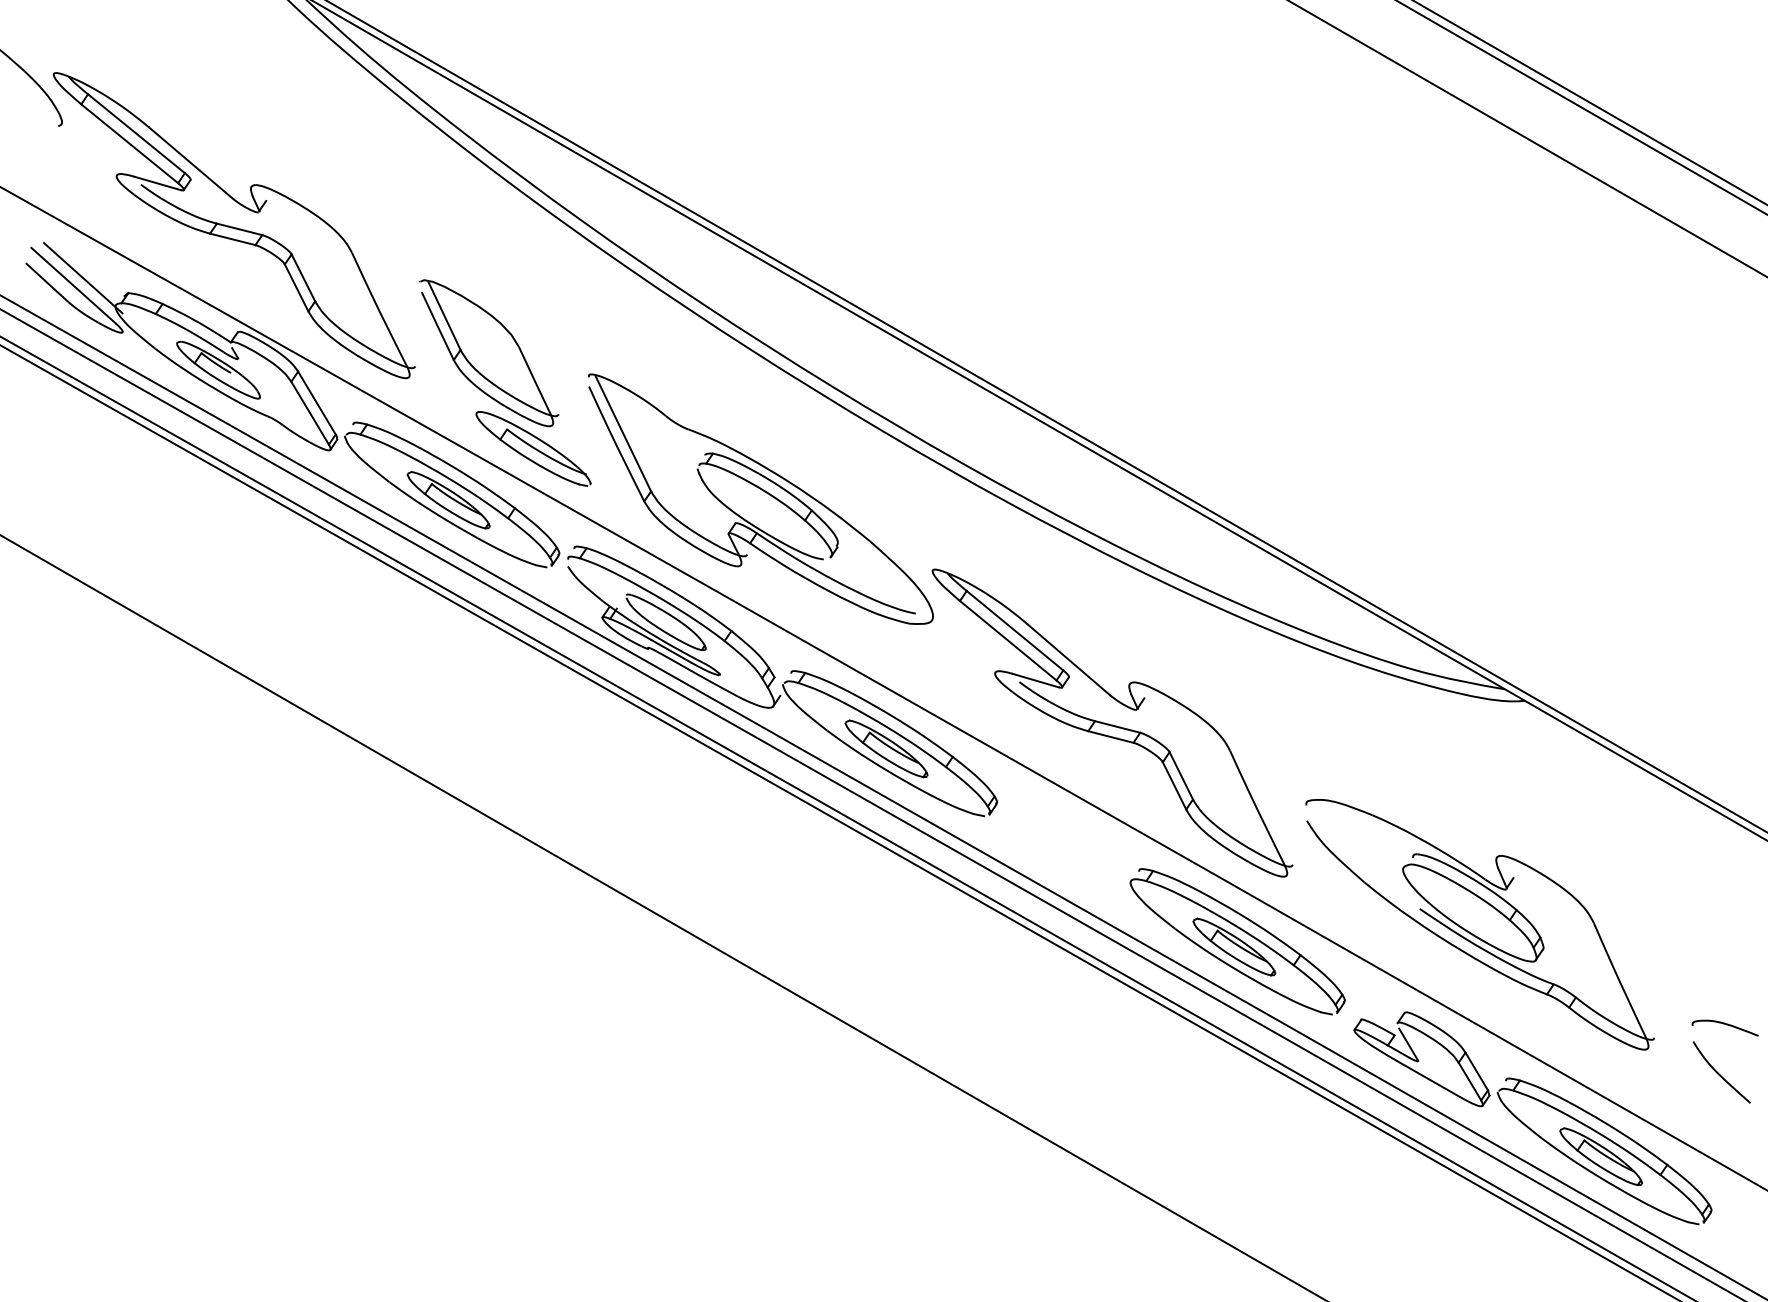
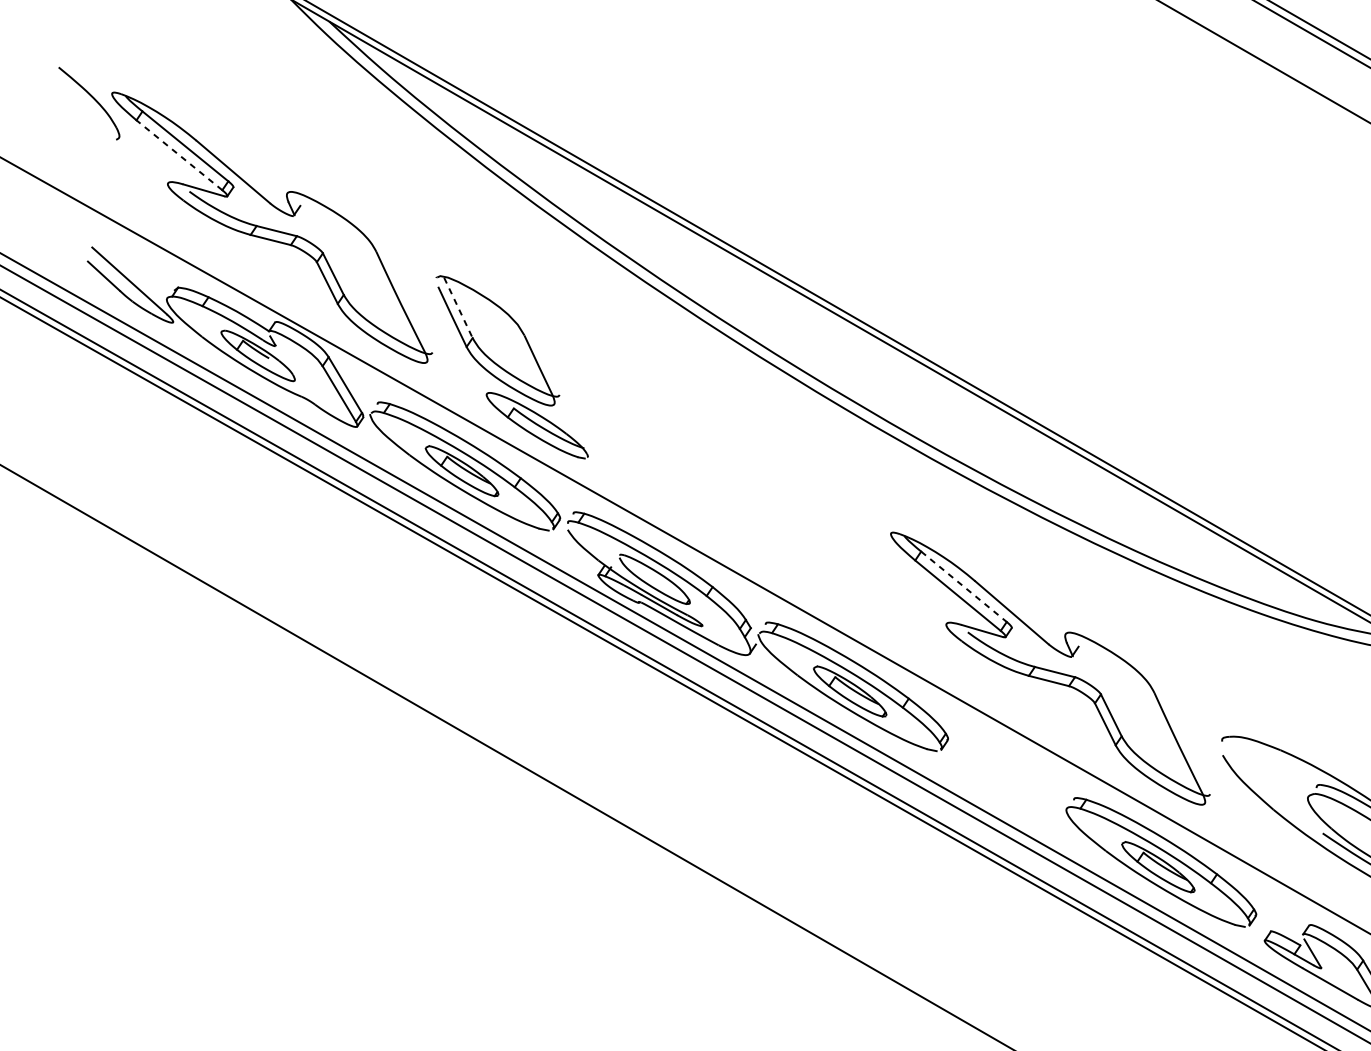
line: (129, 143) -> (179, 155), solid -> dashed
line: (83, 278) -> (138, 274), removed
line: (444, 316) -> (458, 308), solid -> dashed
part: (760, 498) -> (738, 469), removed
line: (1015, 630) -> (964, 586), solid -> dashed

